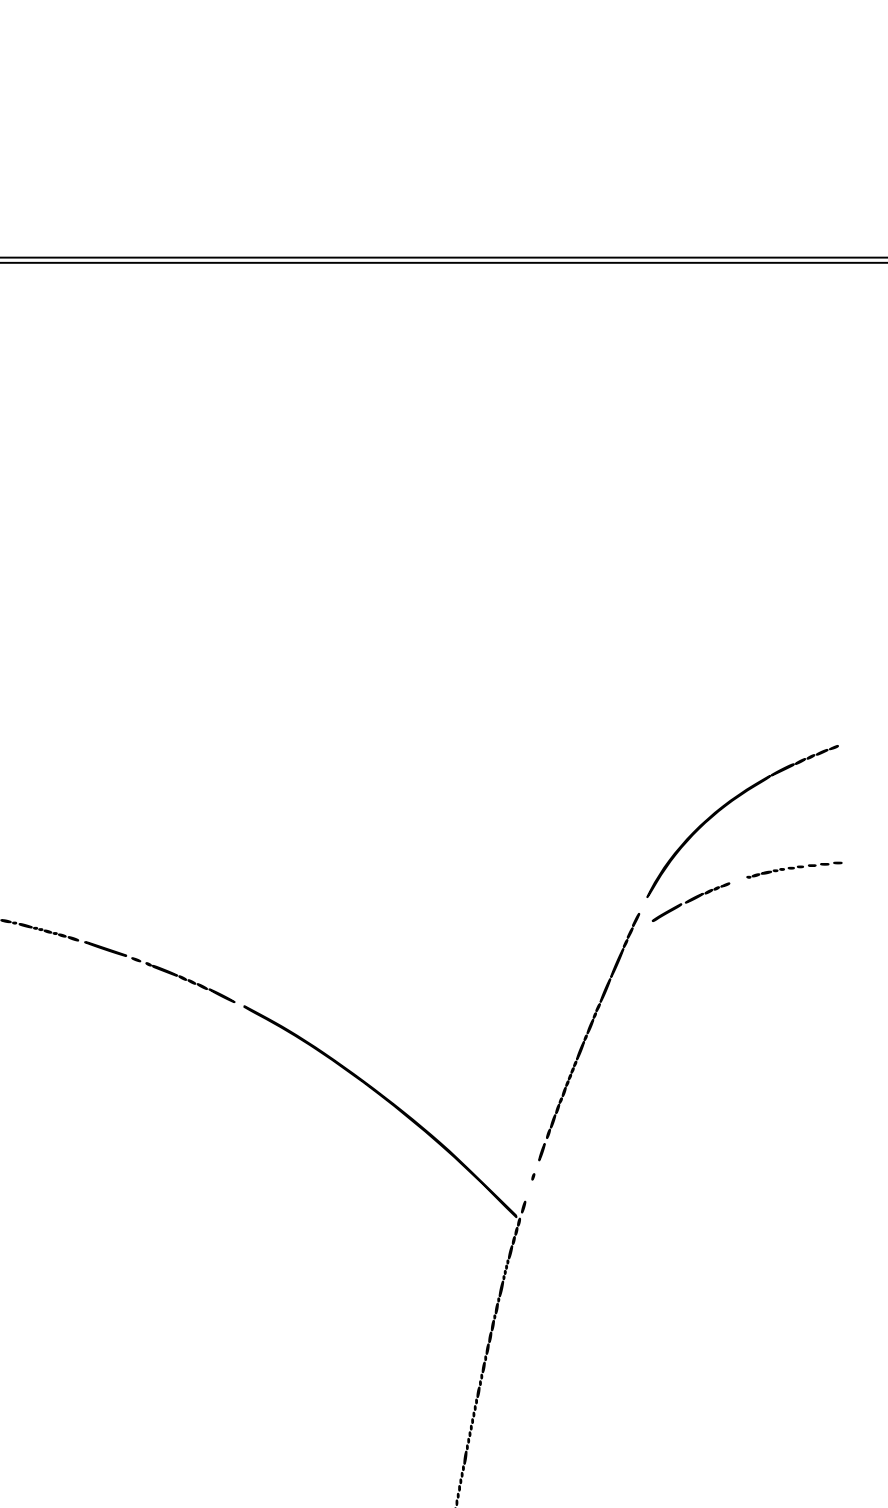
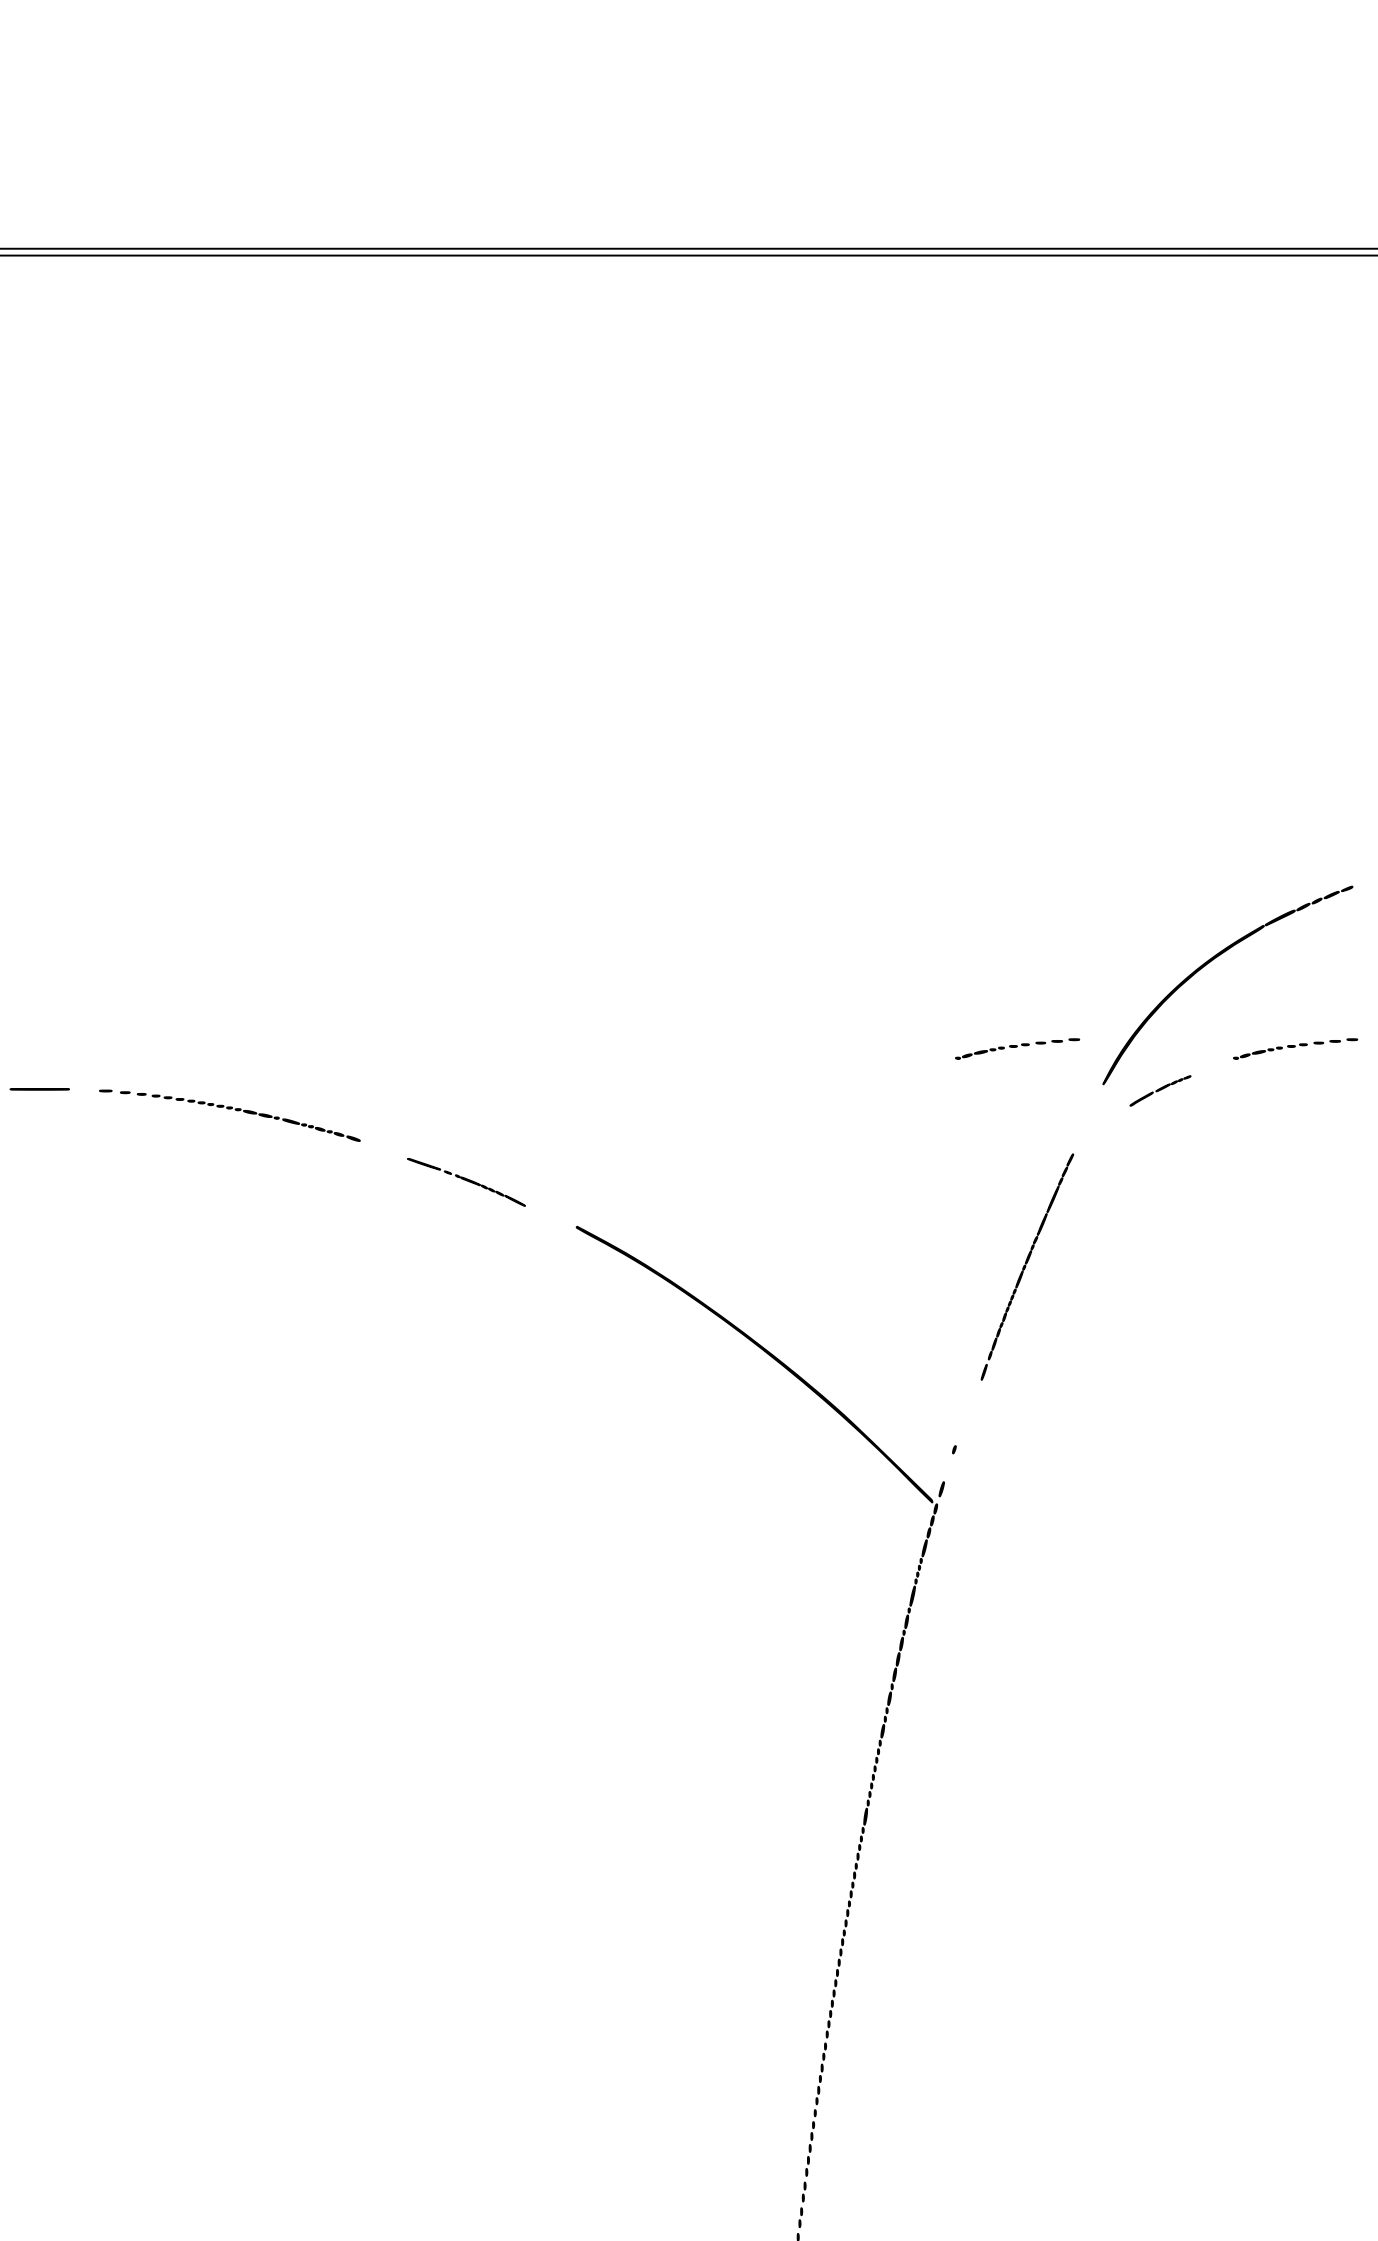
part: (581, 869) -> (1017, 1048), added
part: (691, 901) -> (1160, 1090), size x0.6
part: (159, 972) -> (466, 1182), size x0.6
part: (589, 1036) -> (1027, 1266), size x0.7

